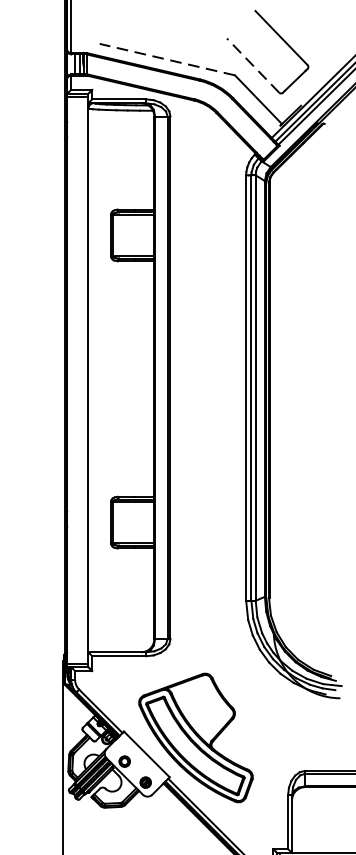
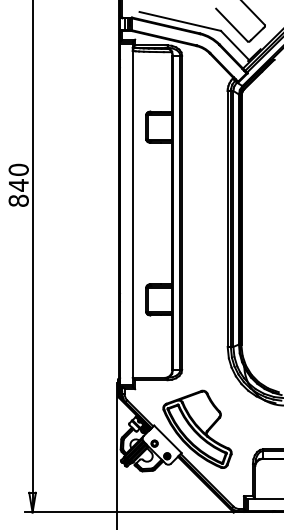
line: (167, 59) -> (180, 21), dashed -> solid
line: (252, 66) -> (231, 25), dashed -> solid

